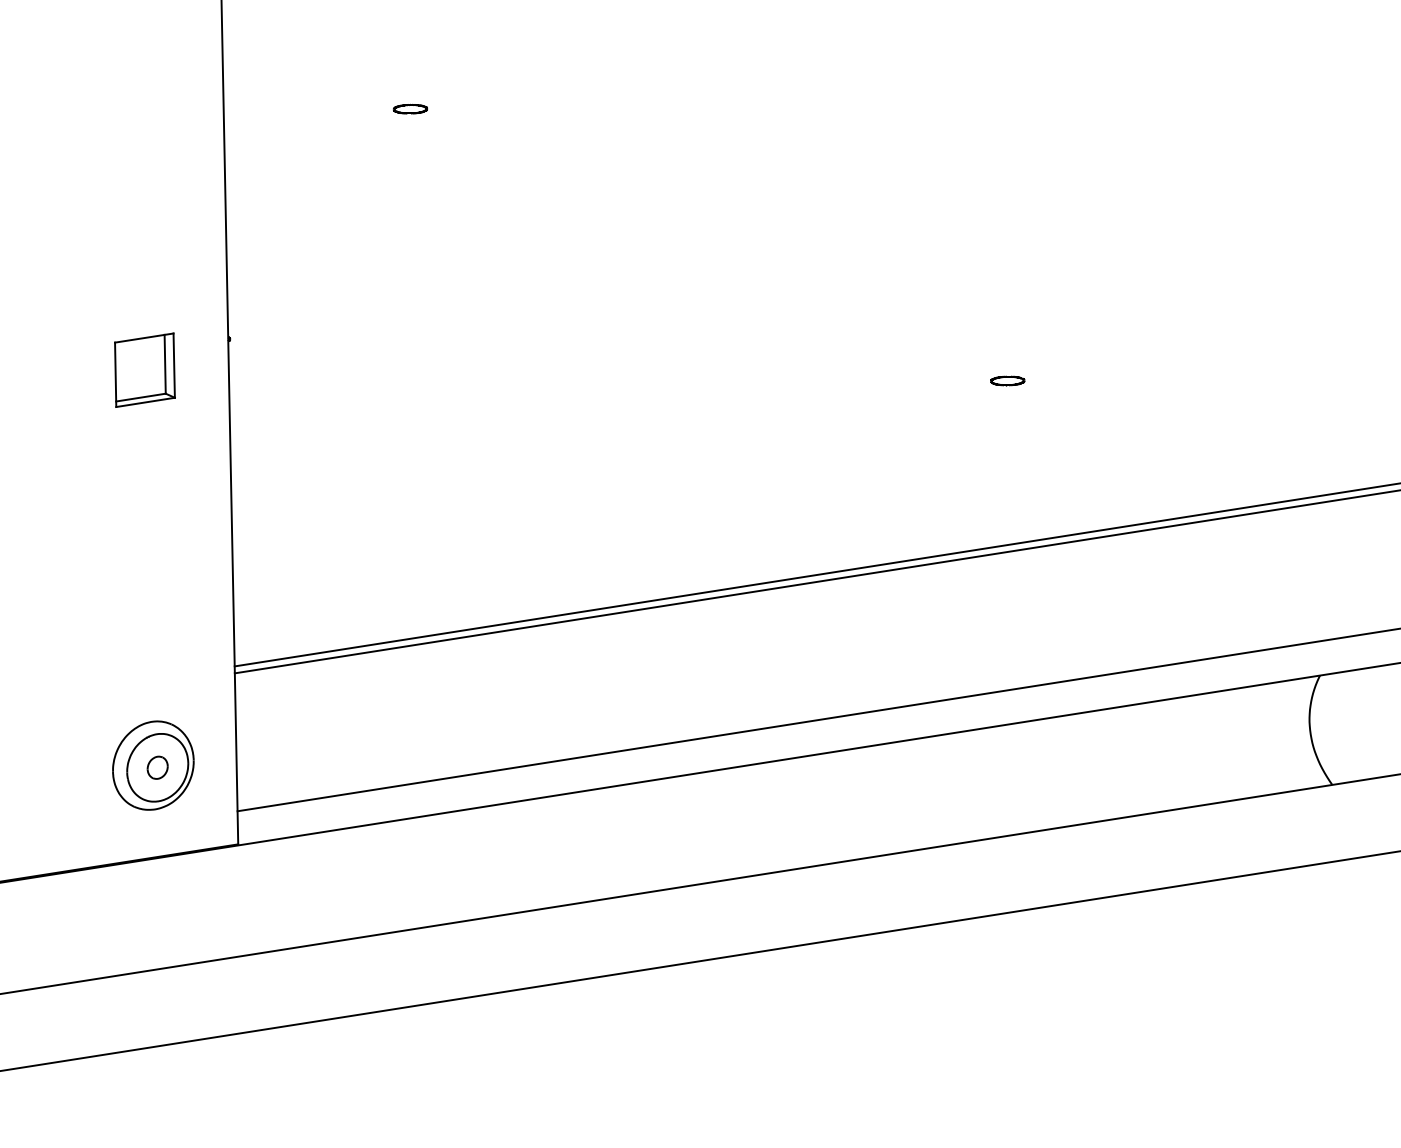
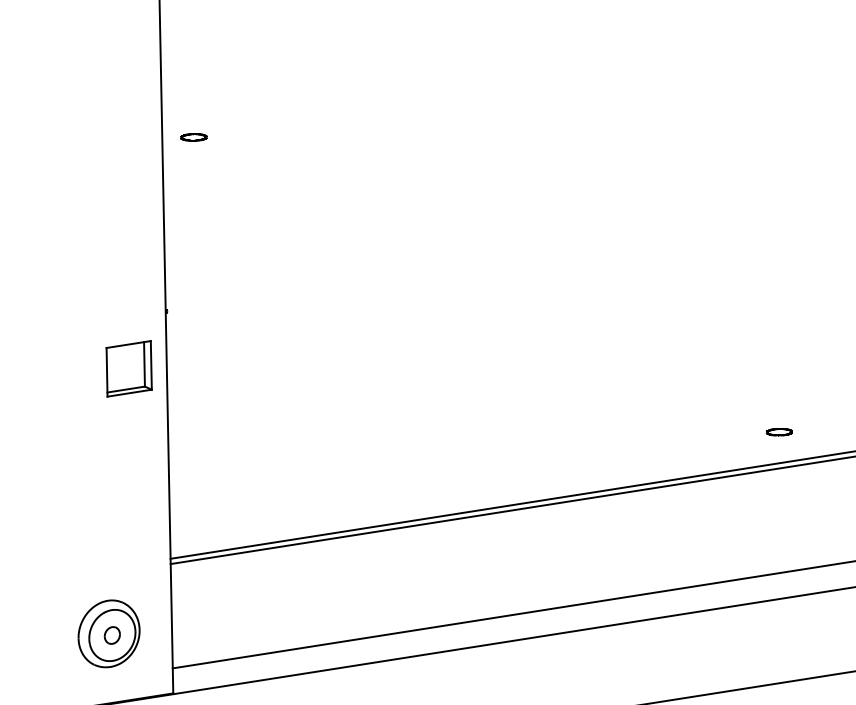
part: (410, 108) -> (193, 136), moved
part: (144, 369) -> (128, 368), moved
part: (1007, 380) -> (779, 431), moved

